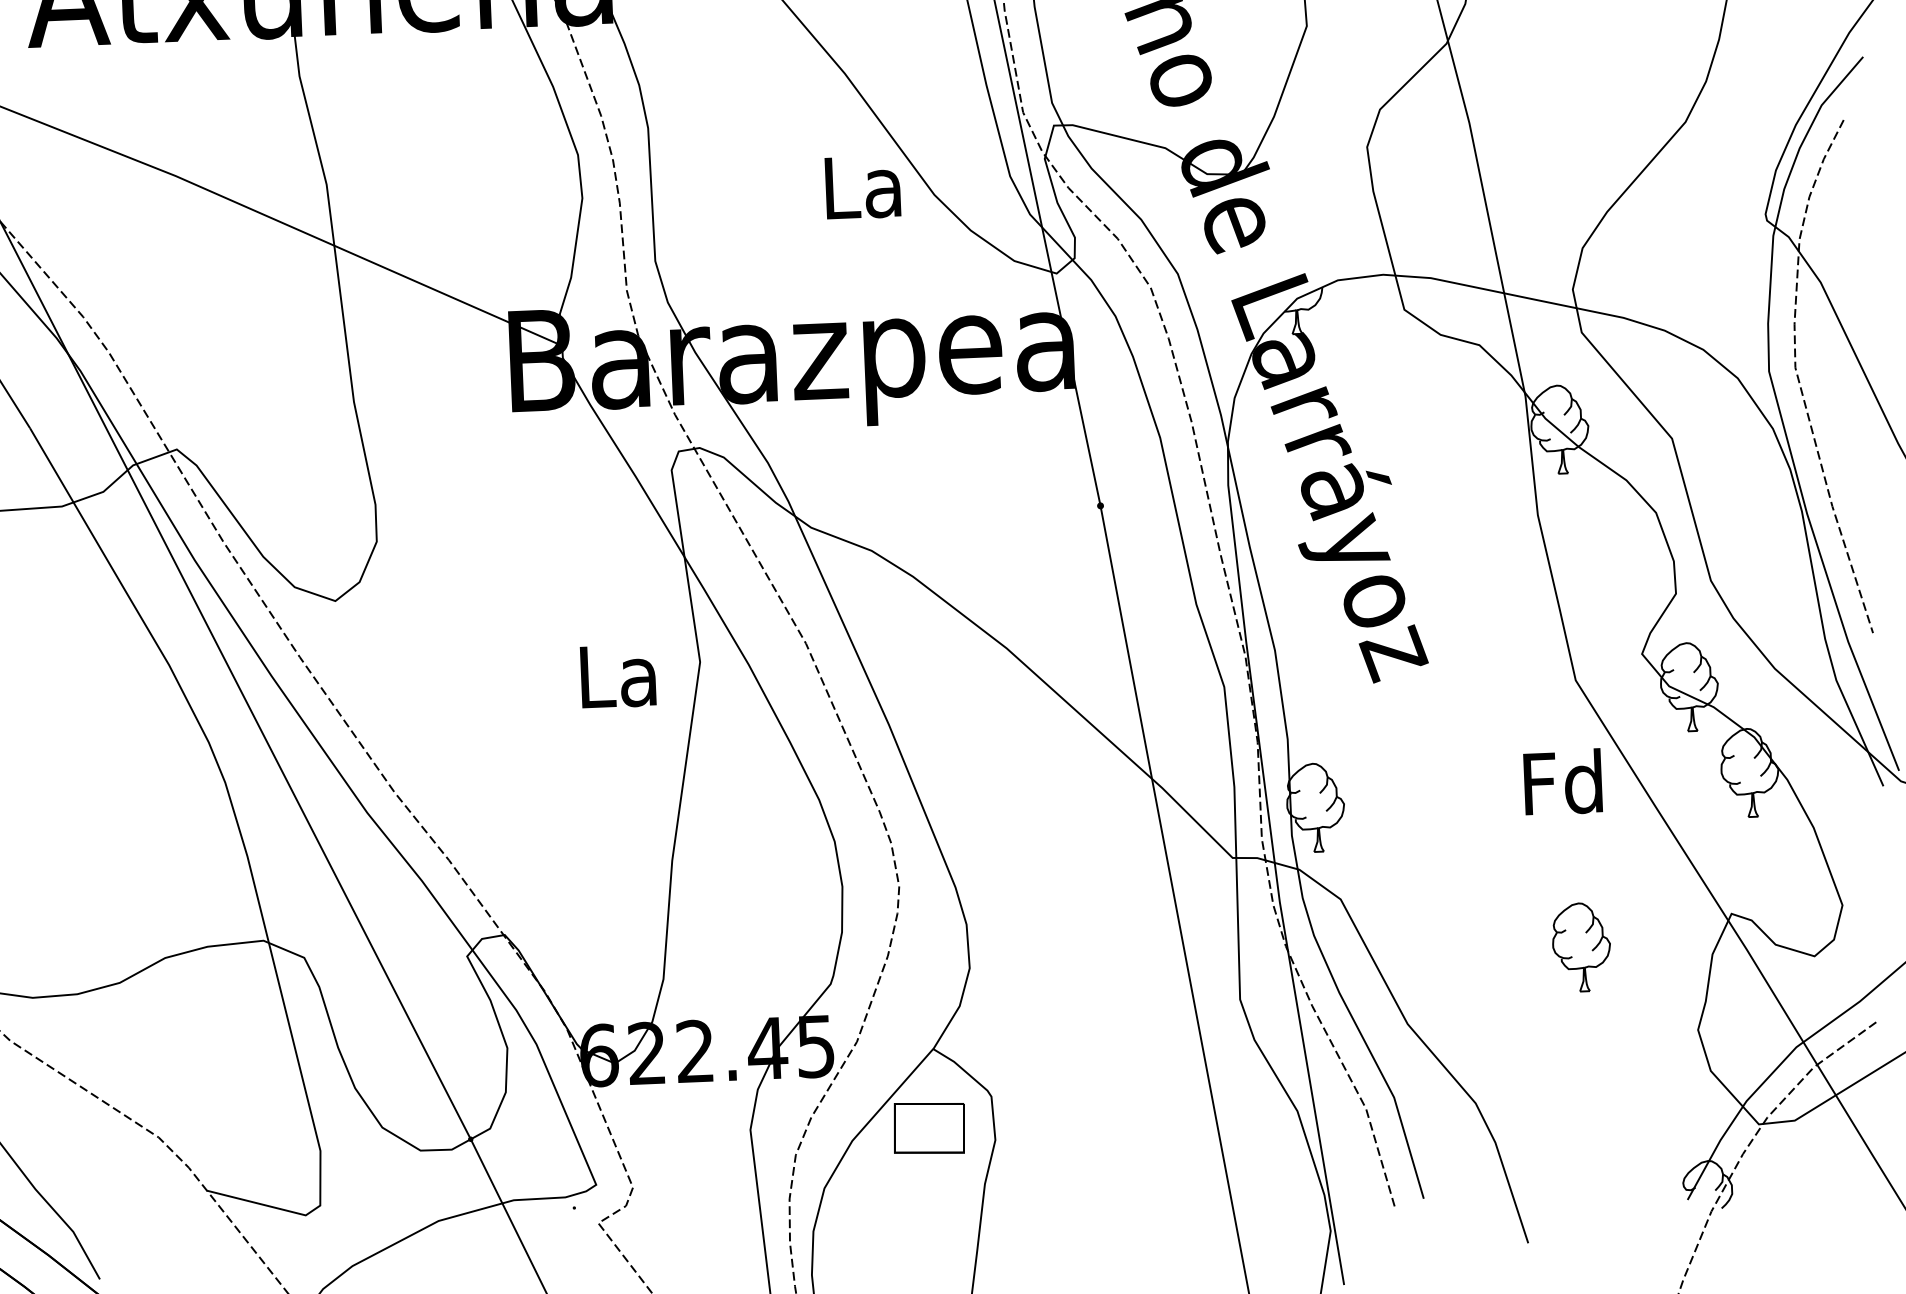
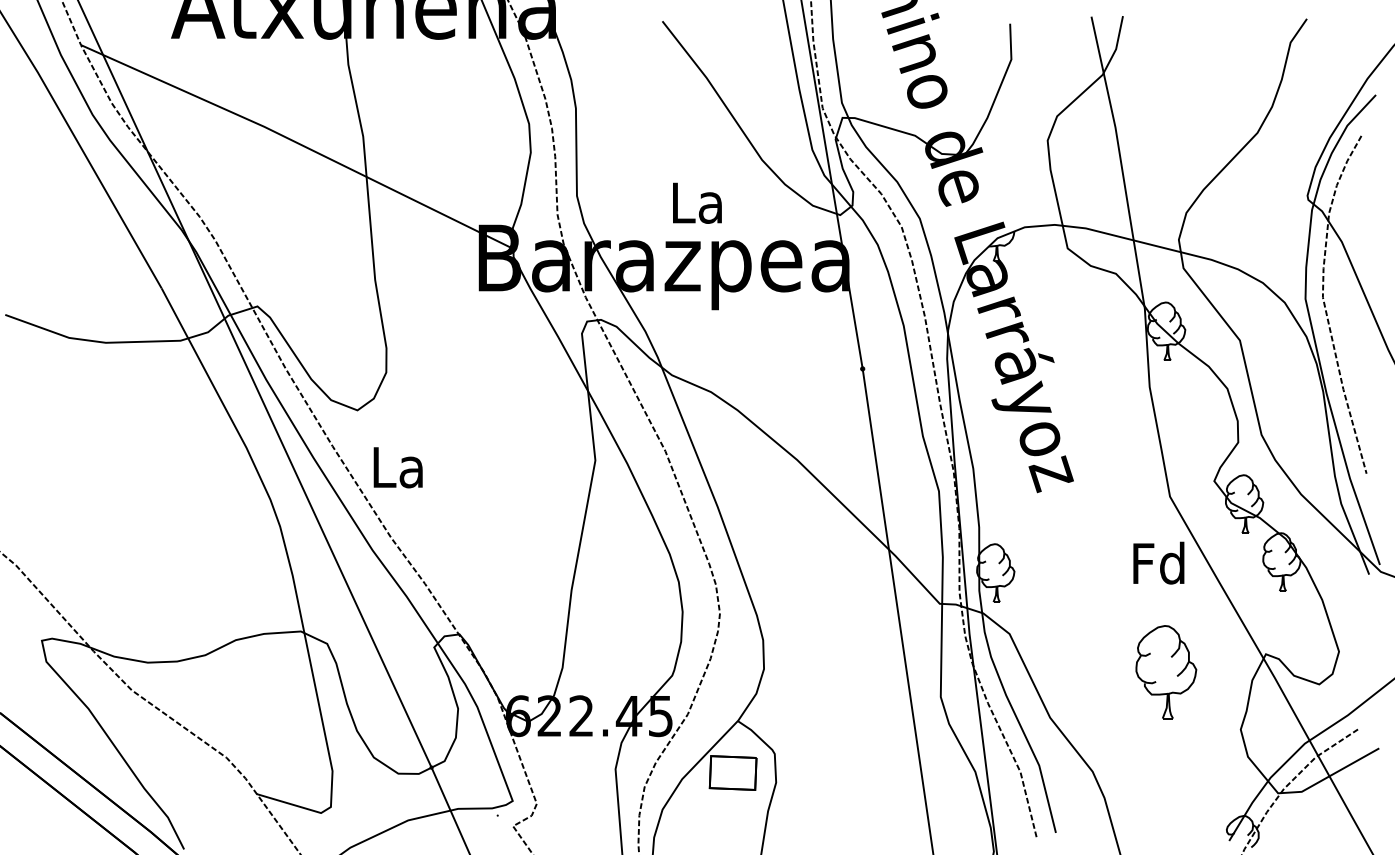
text: (863, 186) -> (697, 202), moved
text: (617, 676) -> (397, 467), moved
part: (1581, 946) -> (1166, 671), size x1.6

